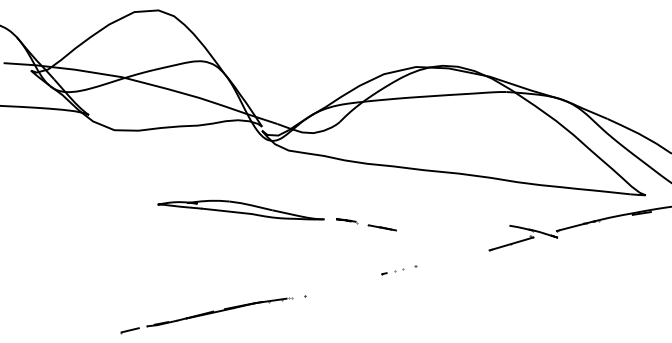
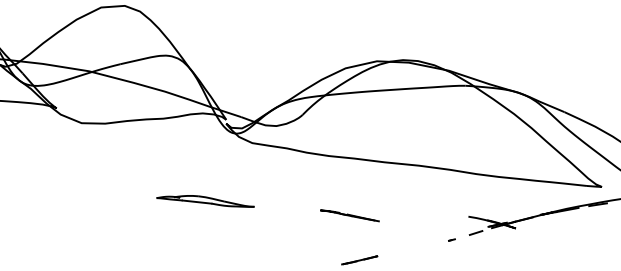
part: (240, 209) -> (205, 200), size x0.6
part: (366, 224) -> (350, 215), moved
line: (512, 243) -> (471, 234), removed

